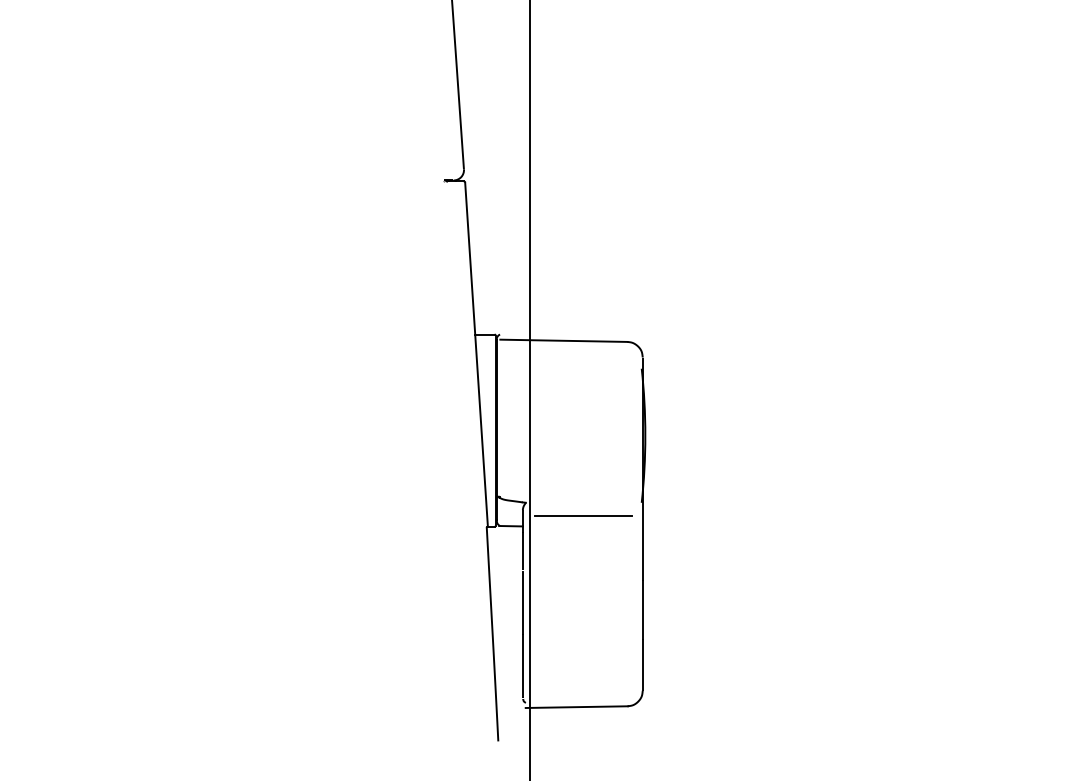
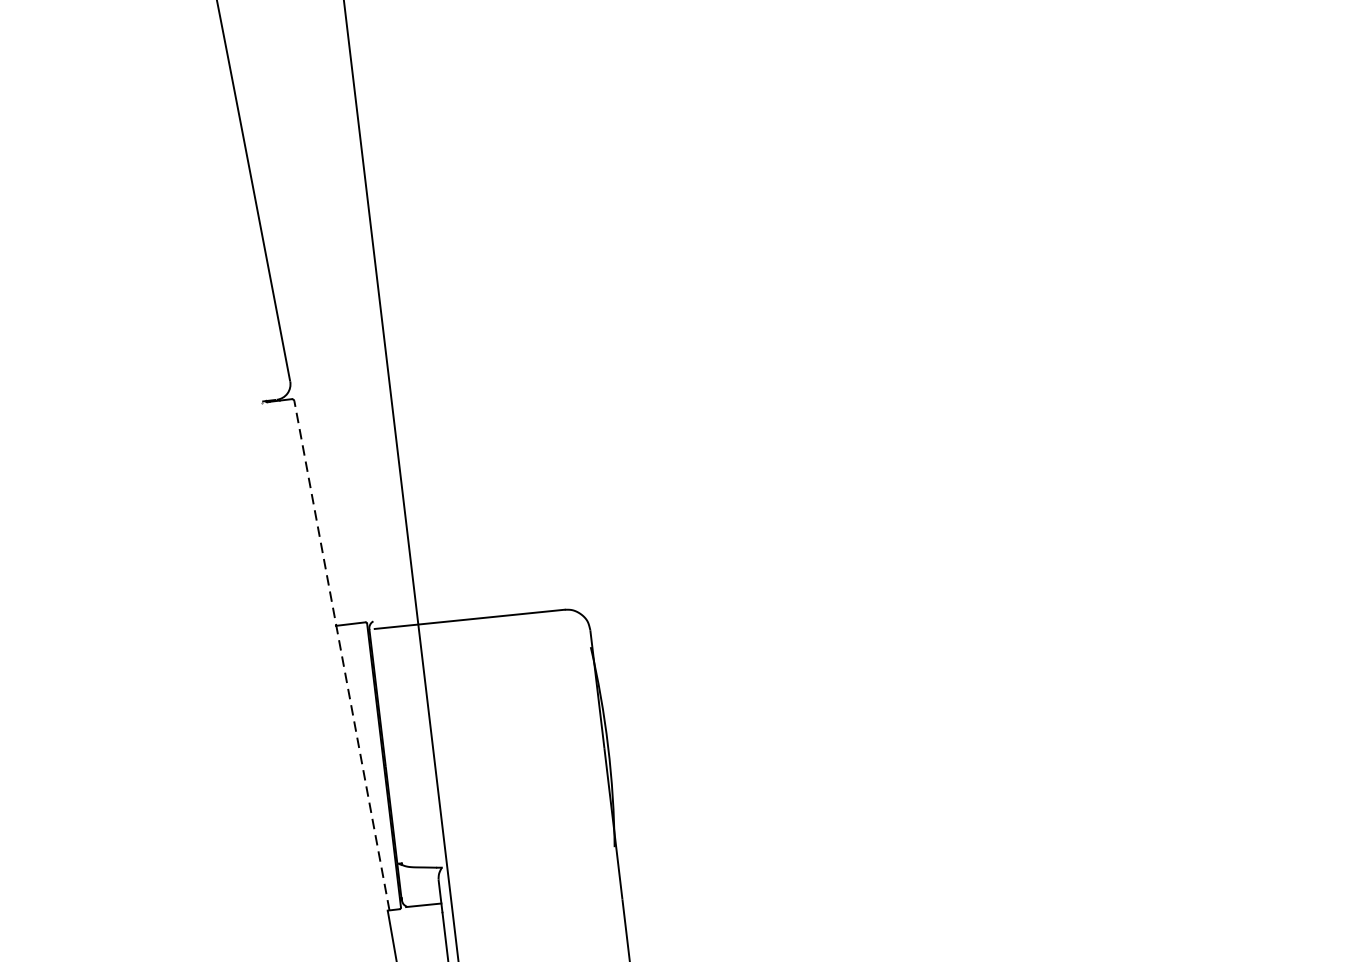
line: (476, 354) -> (341, 655), solid -> dashed
line: (582, 516) -> (528, 878), removed

